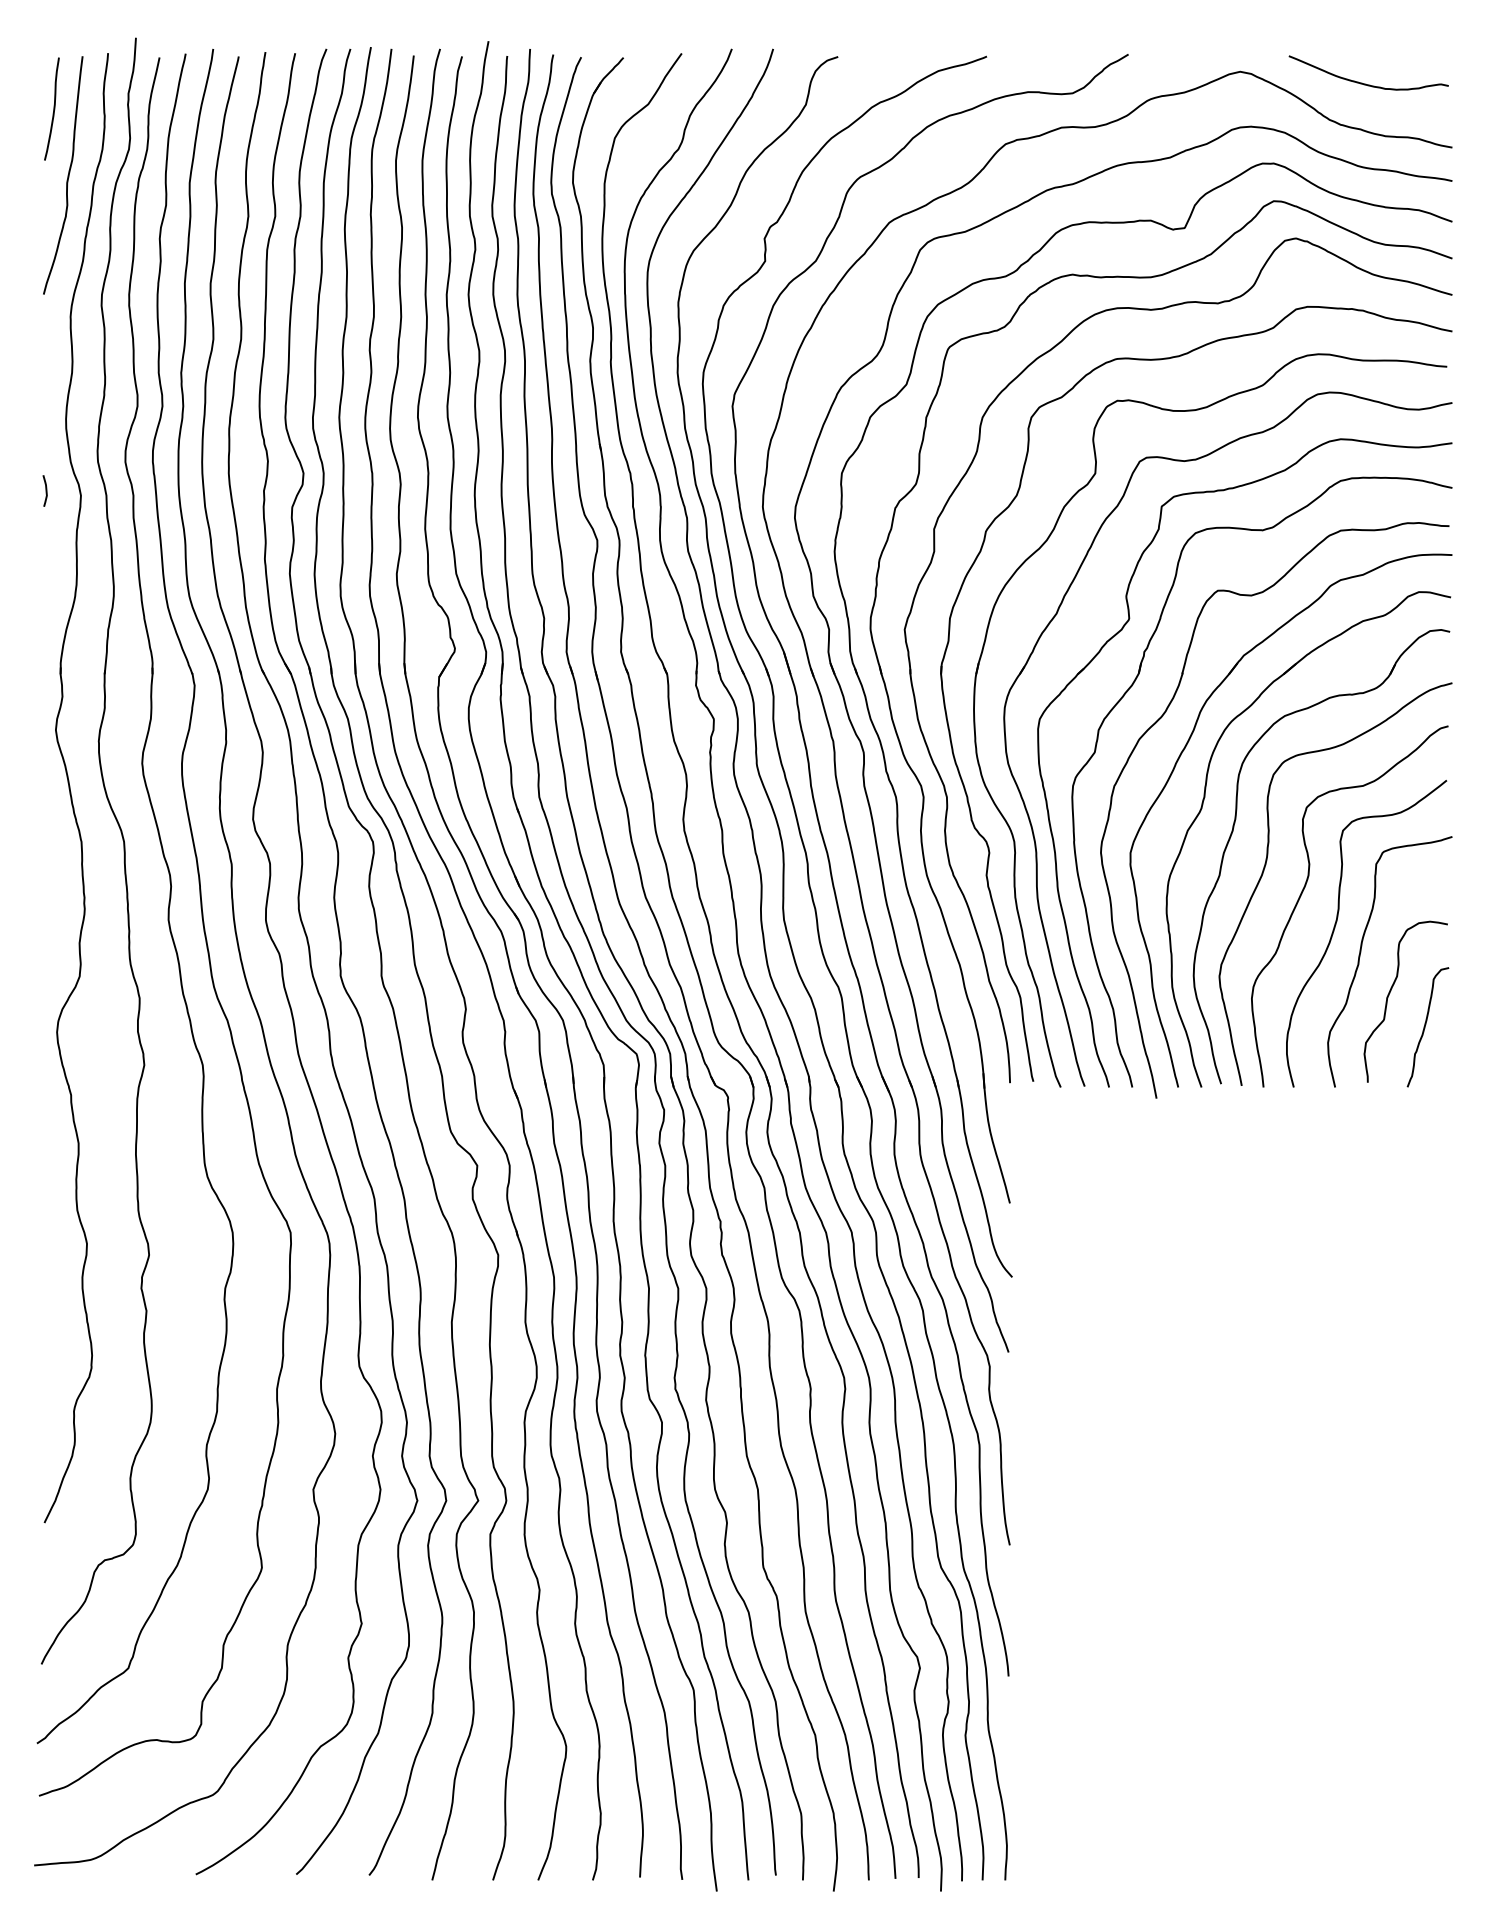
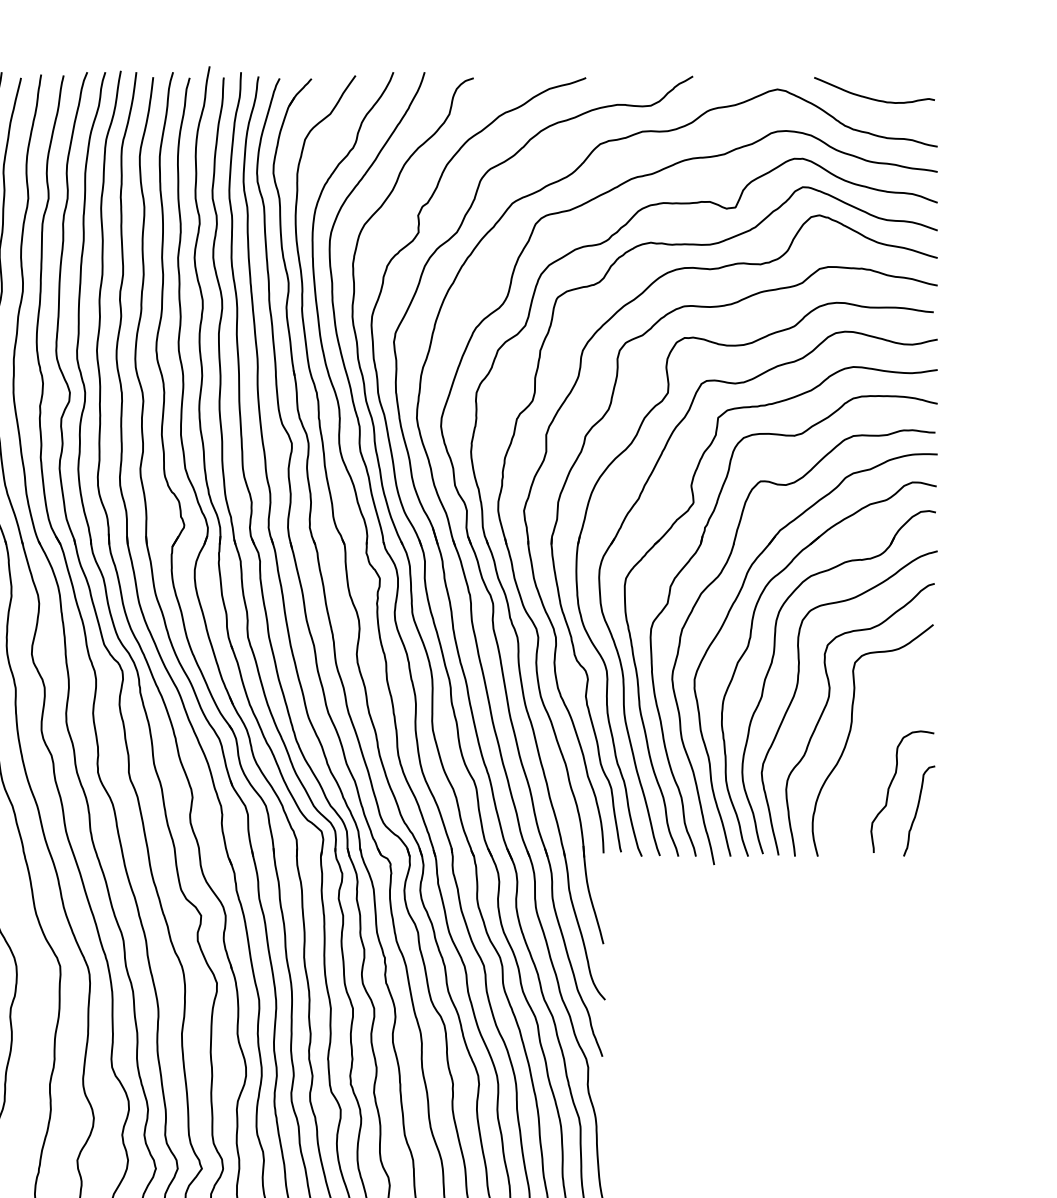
curve: (1360, 957) -> (868, 758), removed

